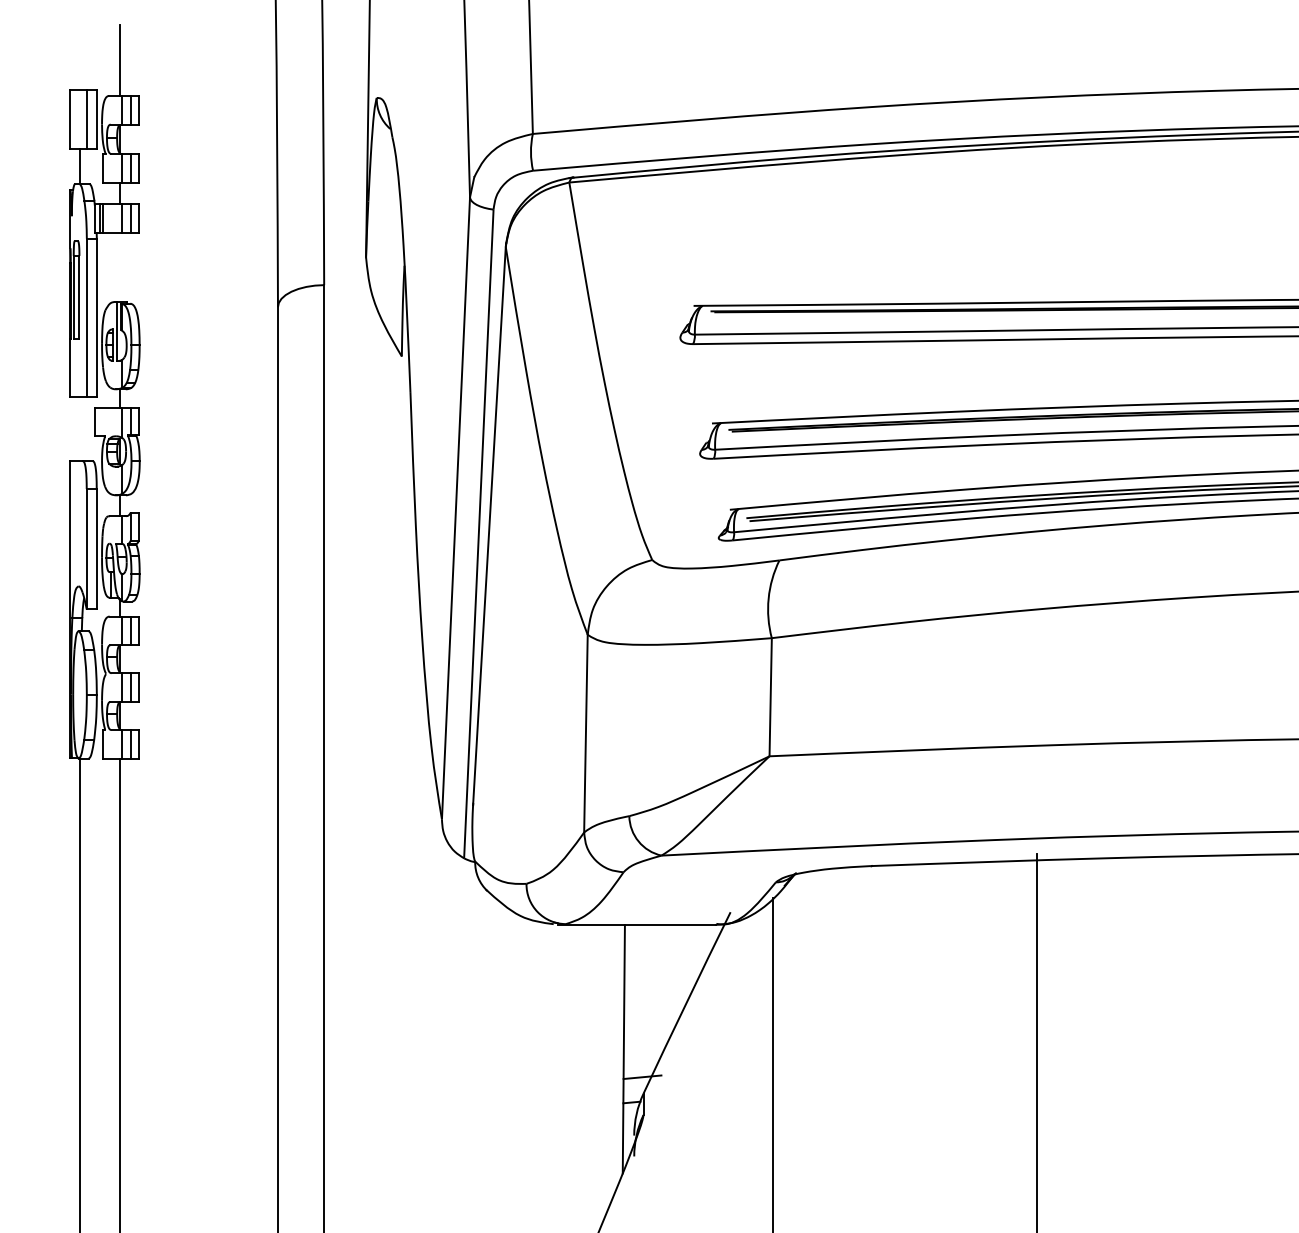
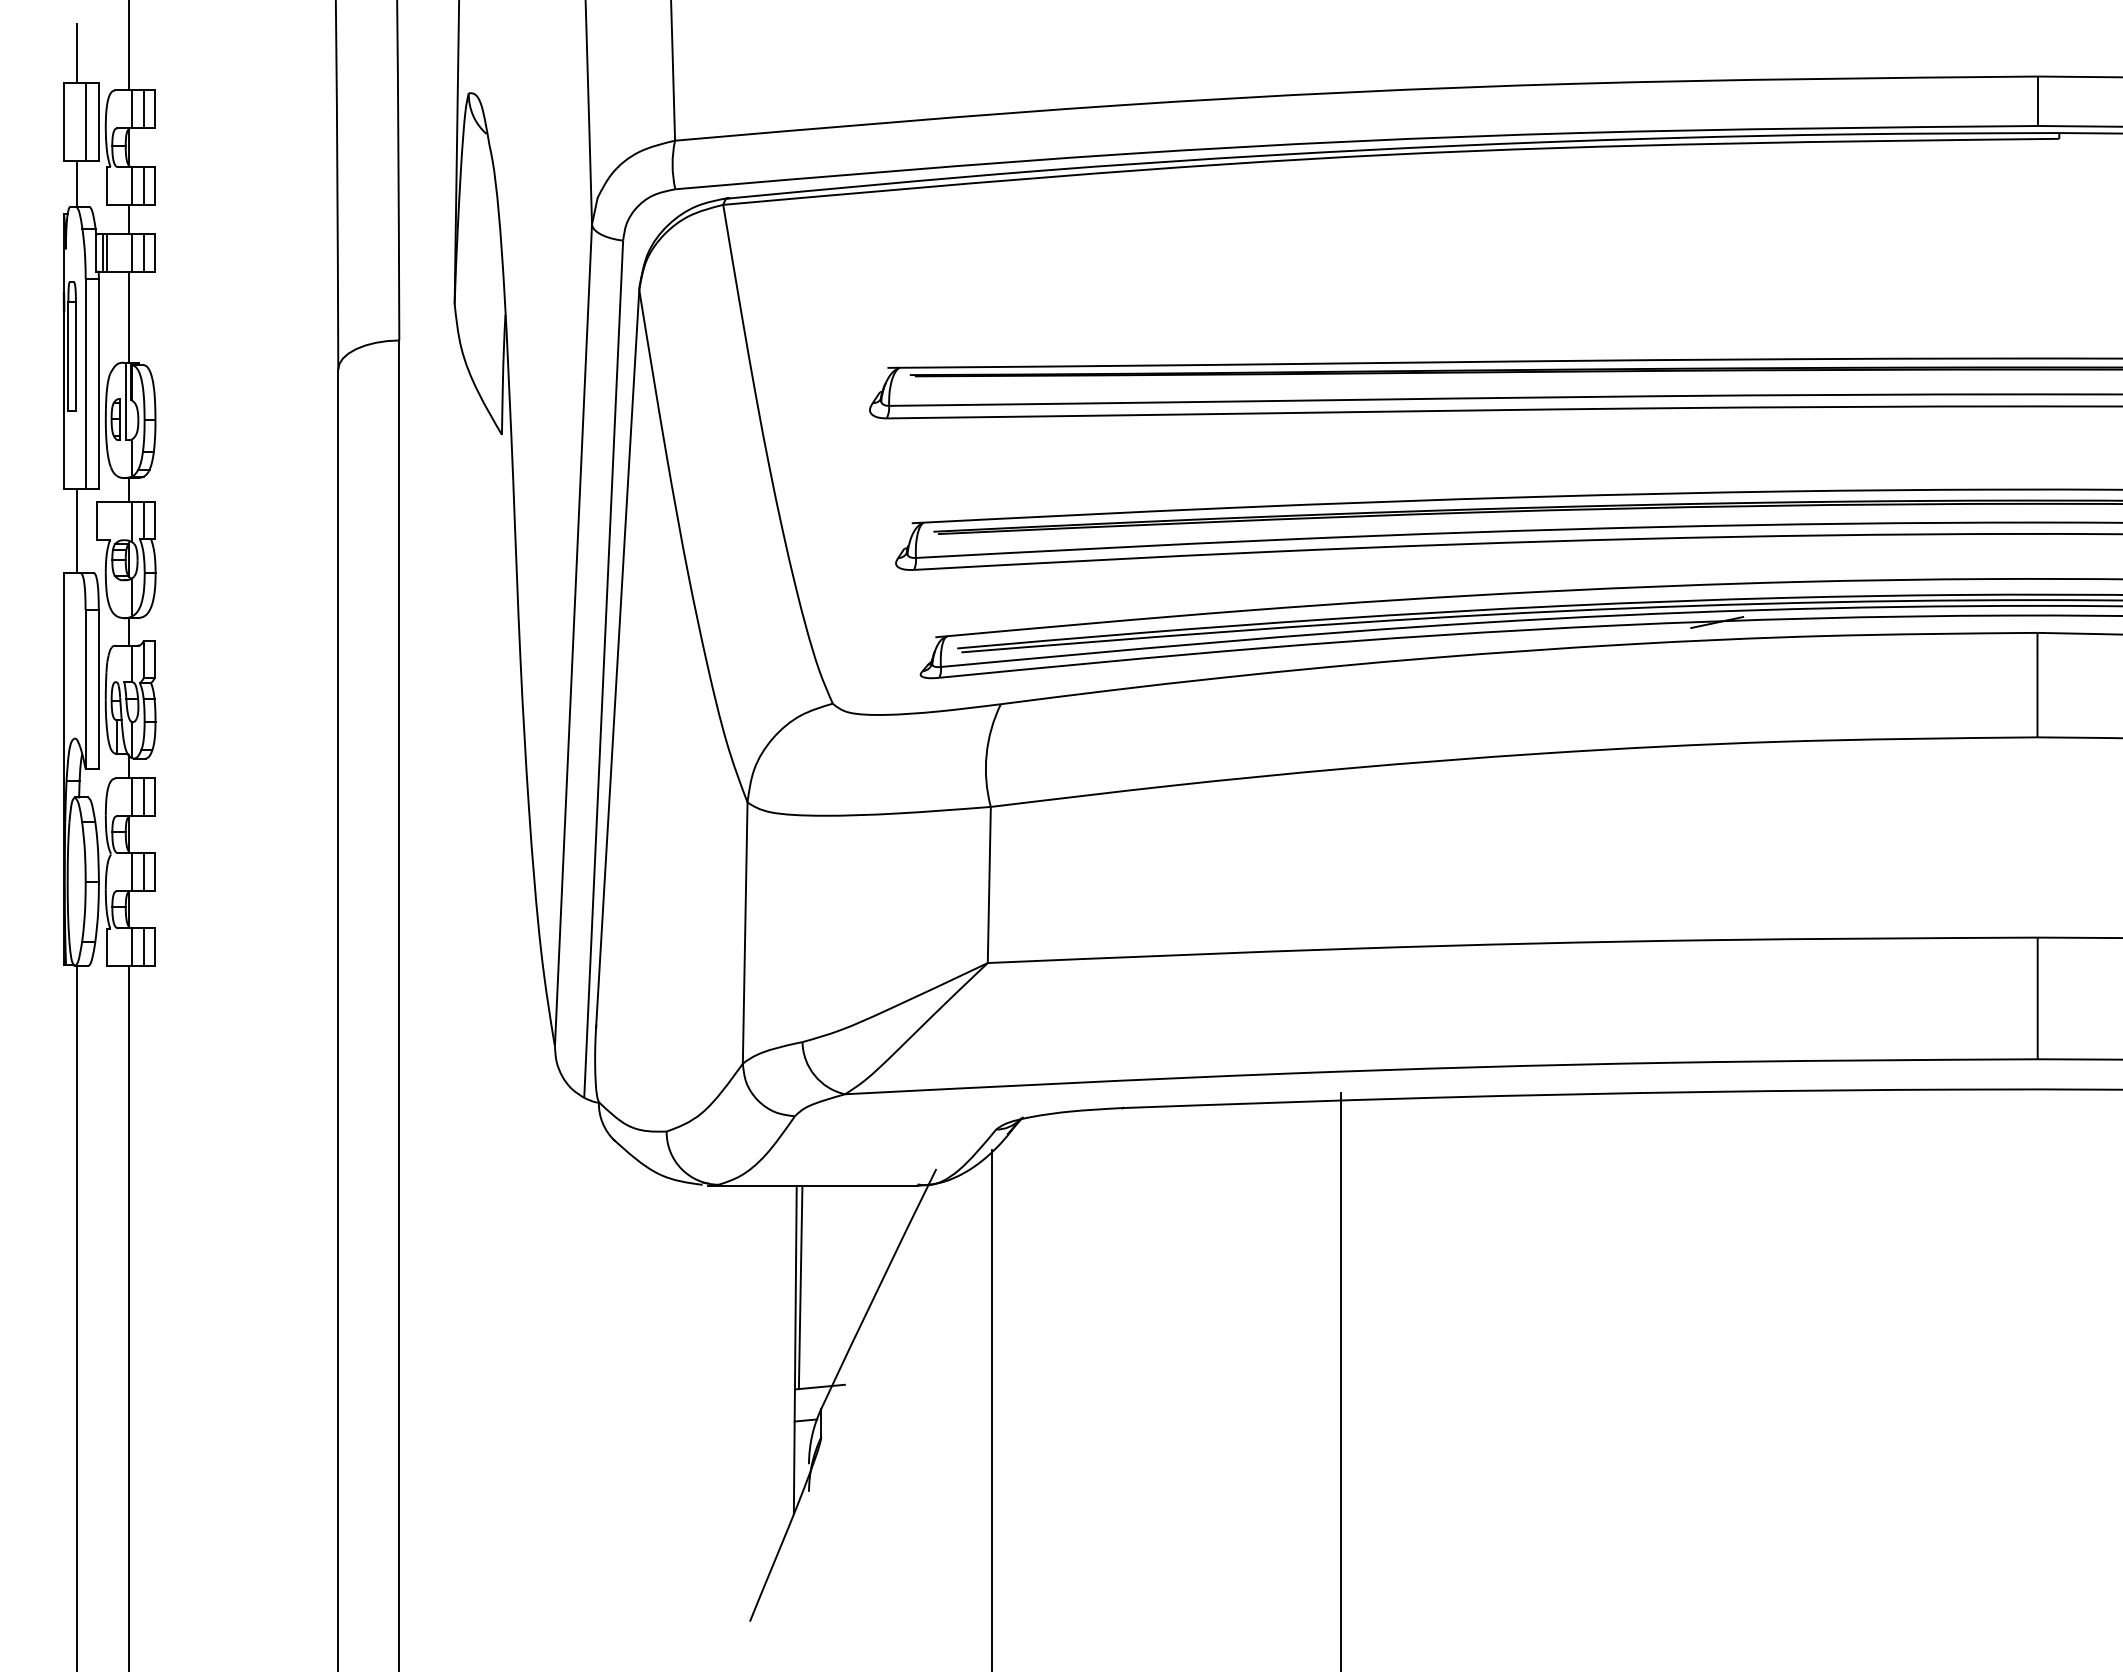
line: (79, 67) -> (76, 53), added
line: (119, 267) -> (129, 316), added
line: (79, 428) -> (76, 530), added
line: (627, 1001) -> (800, 1287), added

